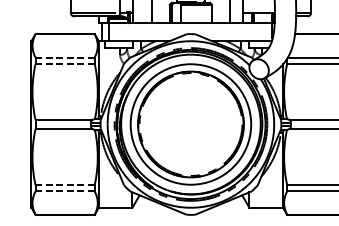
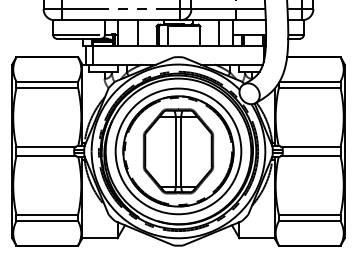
line: (65, 57) -> (47, 81), dashed -> solid
line: (65, 64) -> (47, 88), dashed -> solid
part: (190, 124) -> (178, 151), added
line: (65, 184) -> (47, 214), dashed -> solid
line: (65, 191) -> (47, 221), dashed -> solid

